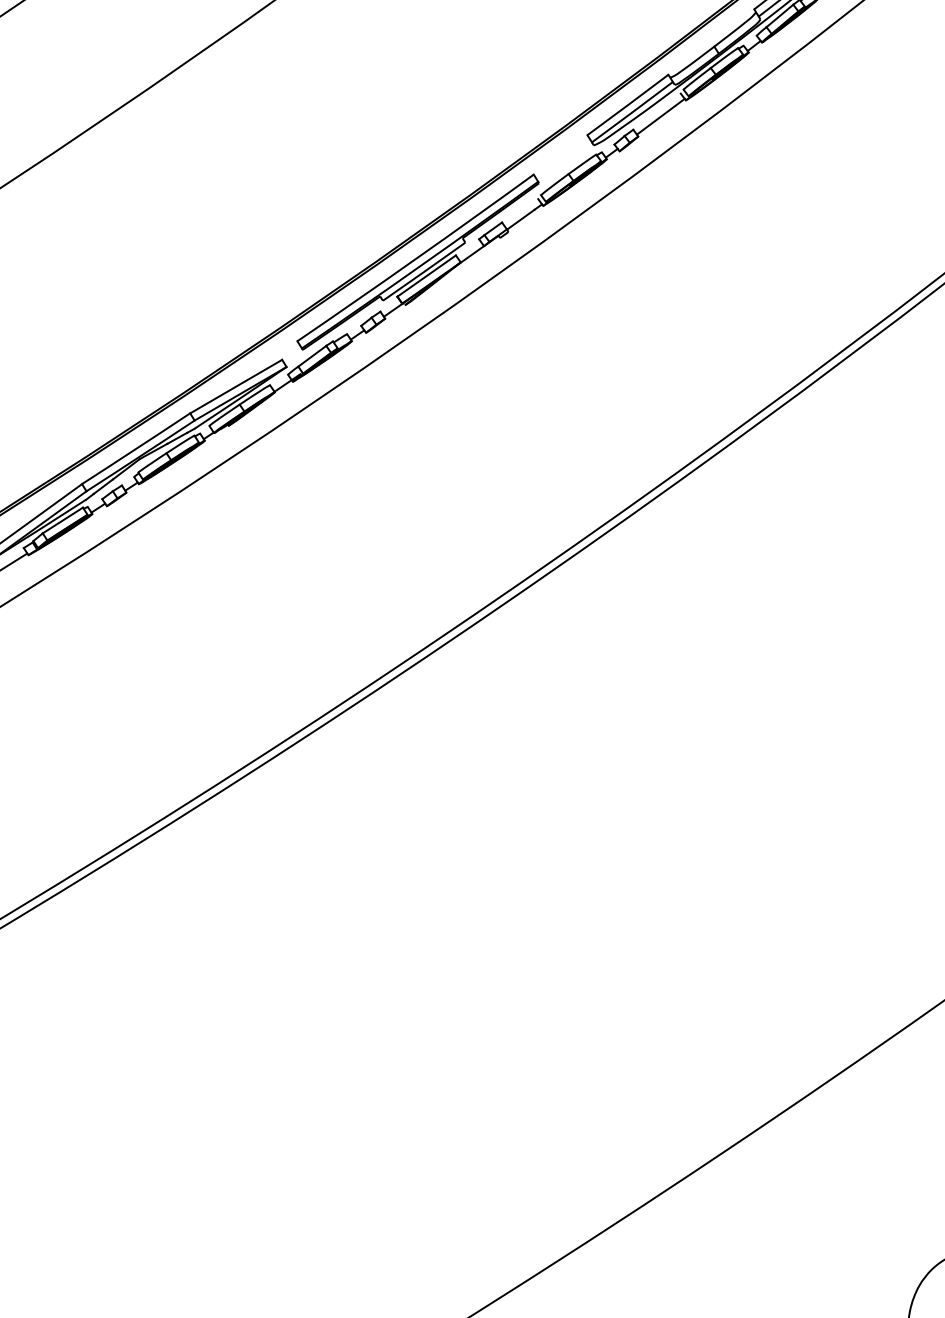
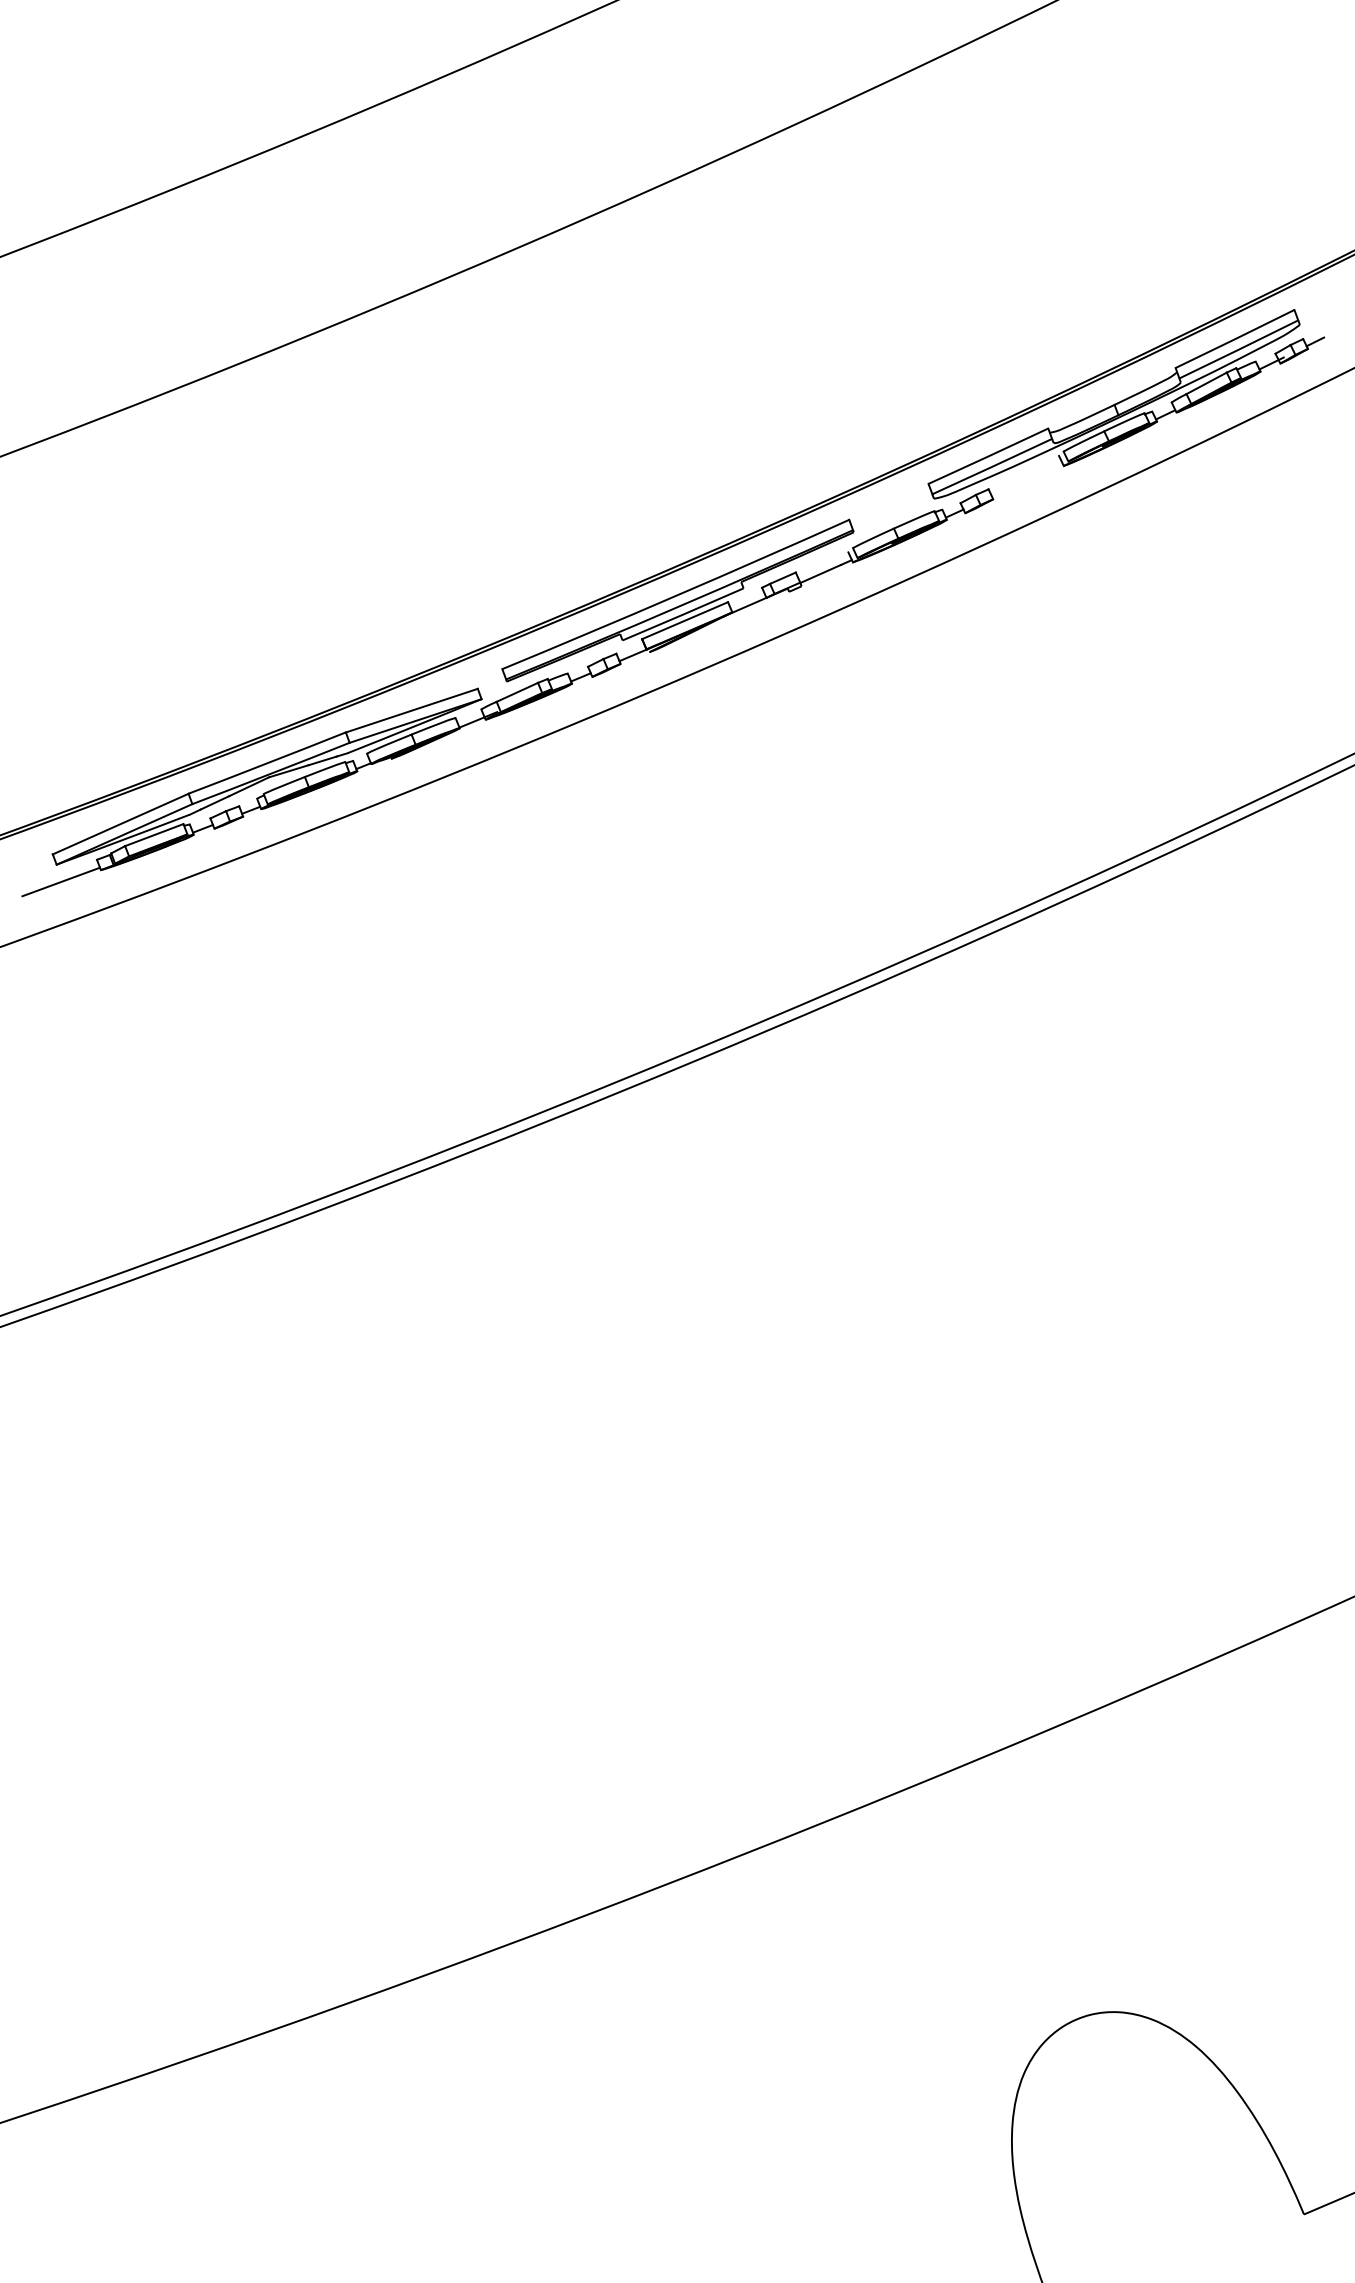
line: (660, 116) -> (1027, 479), removed

